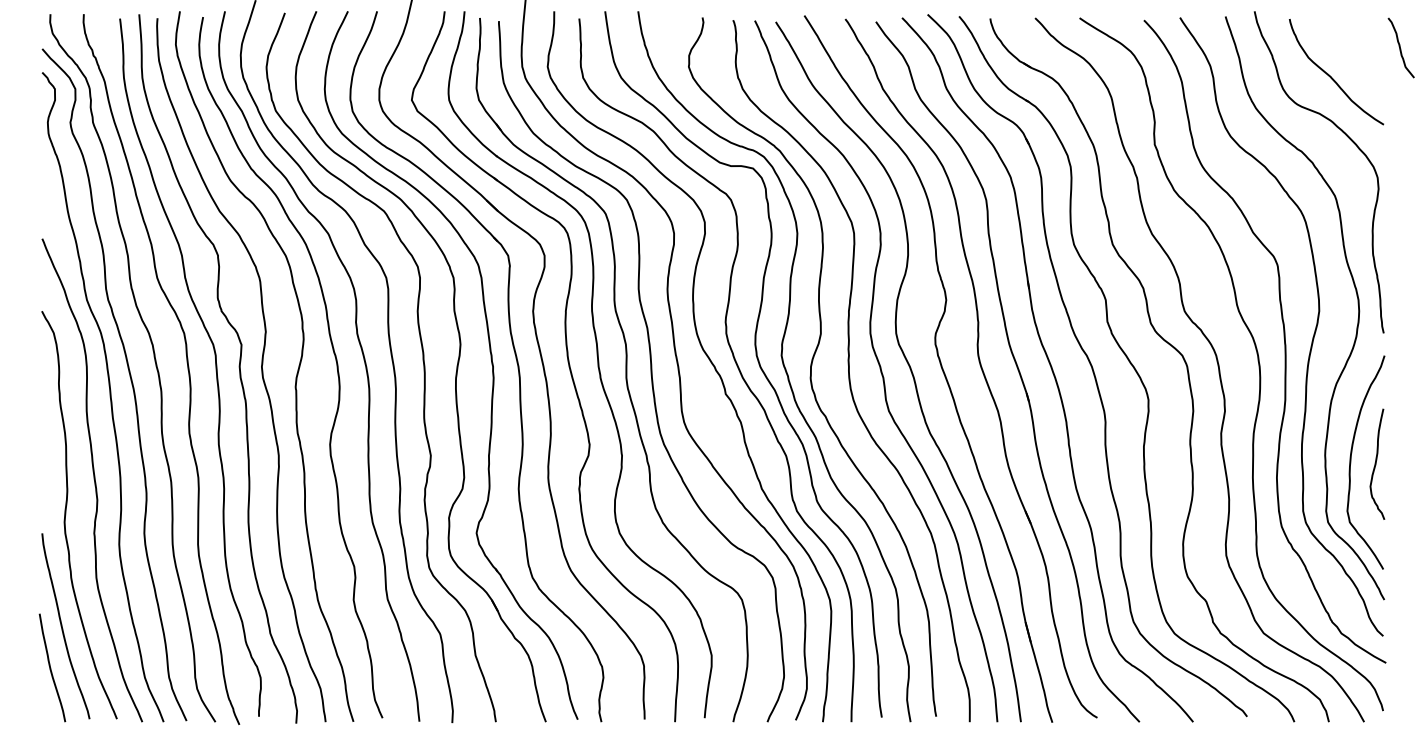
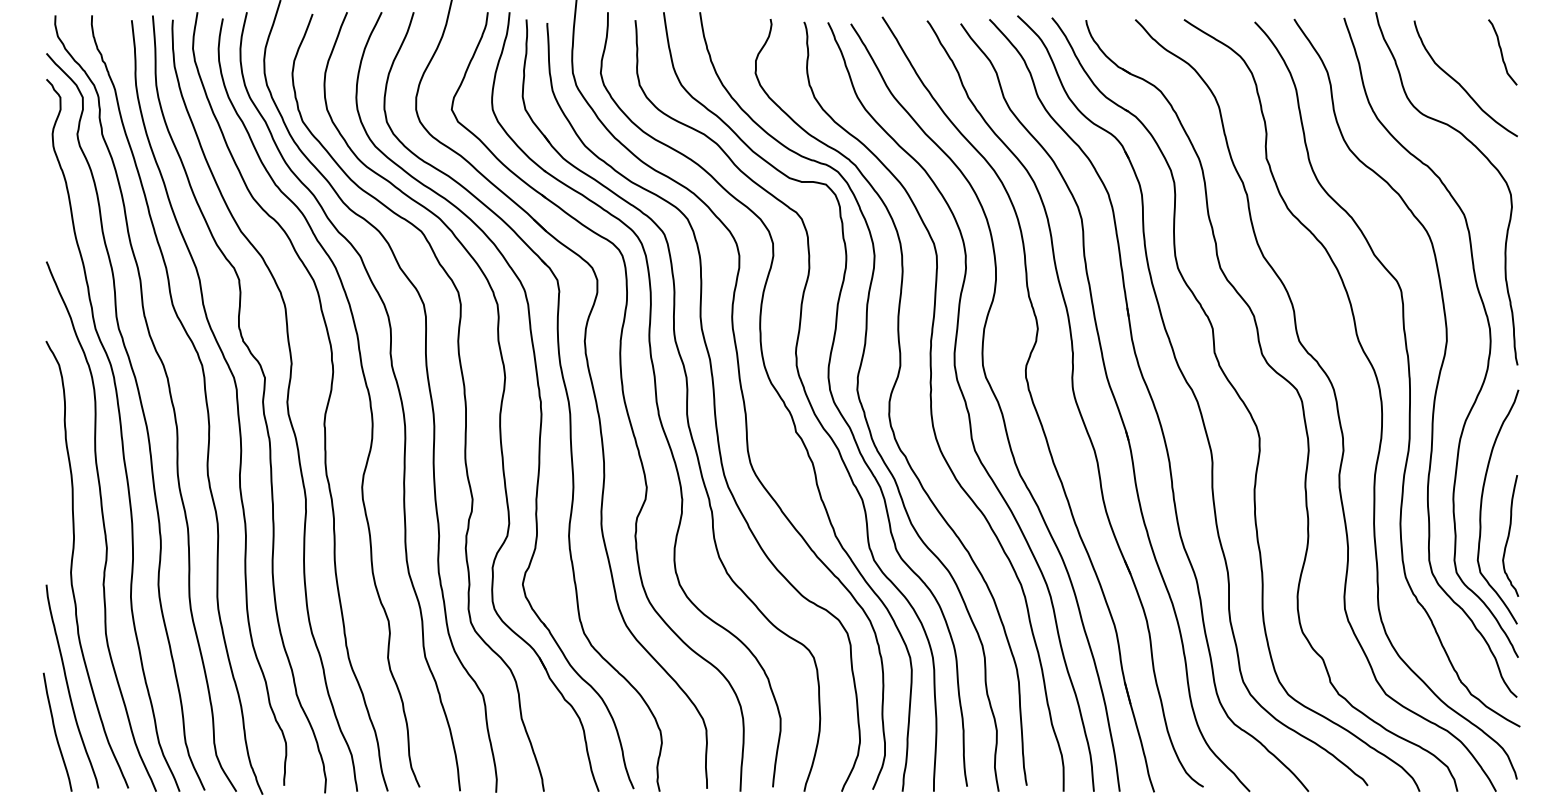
curve: (1400, 48) -> (1502, 52), moved
curve: (1376, 463) -> (1509, 535), moved

